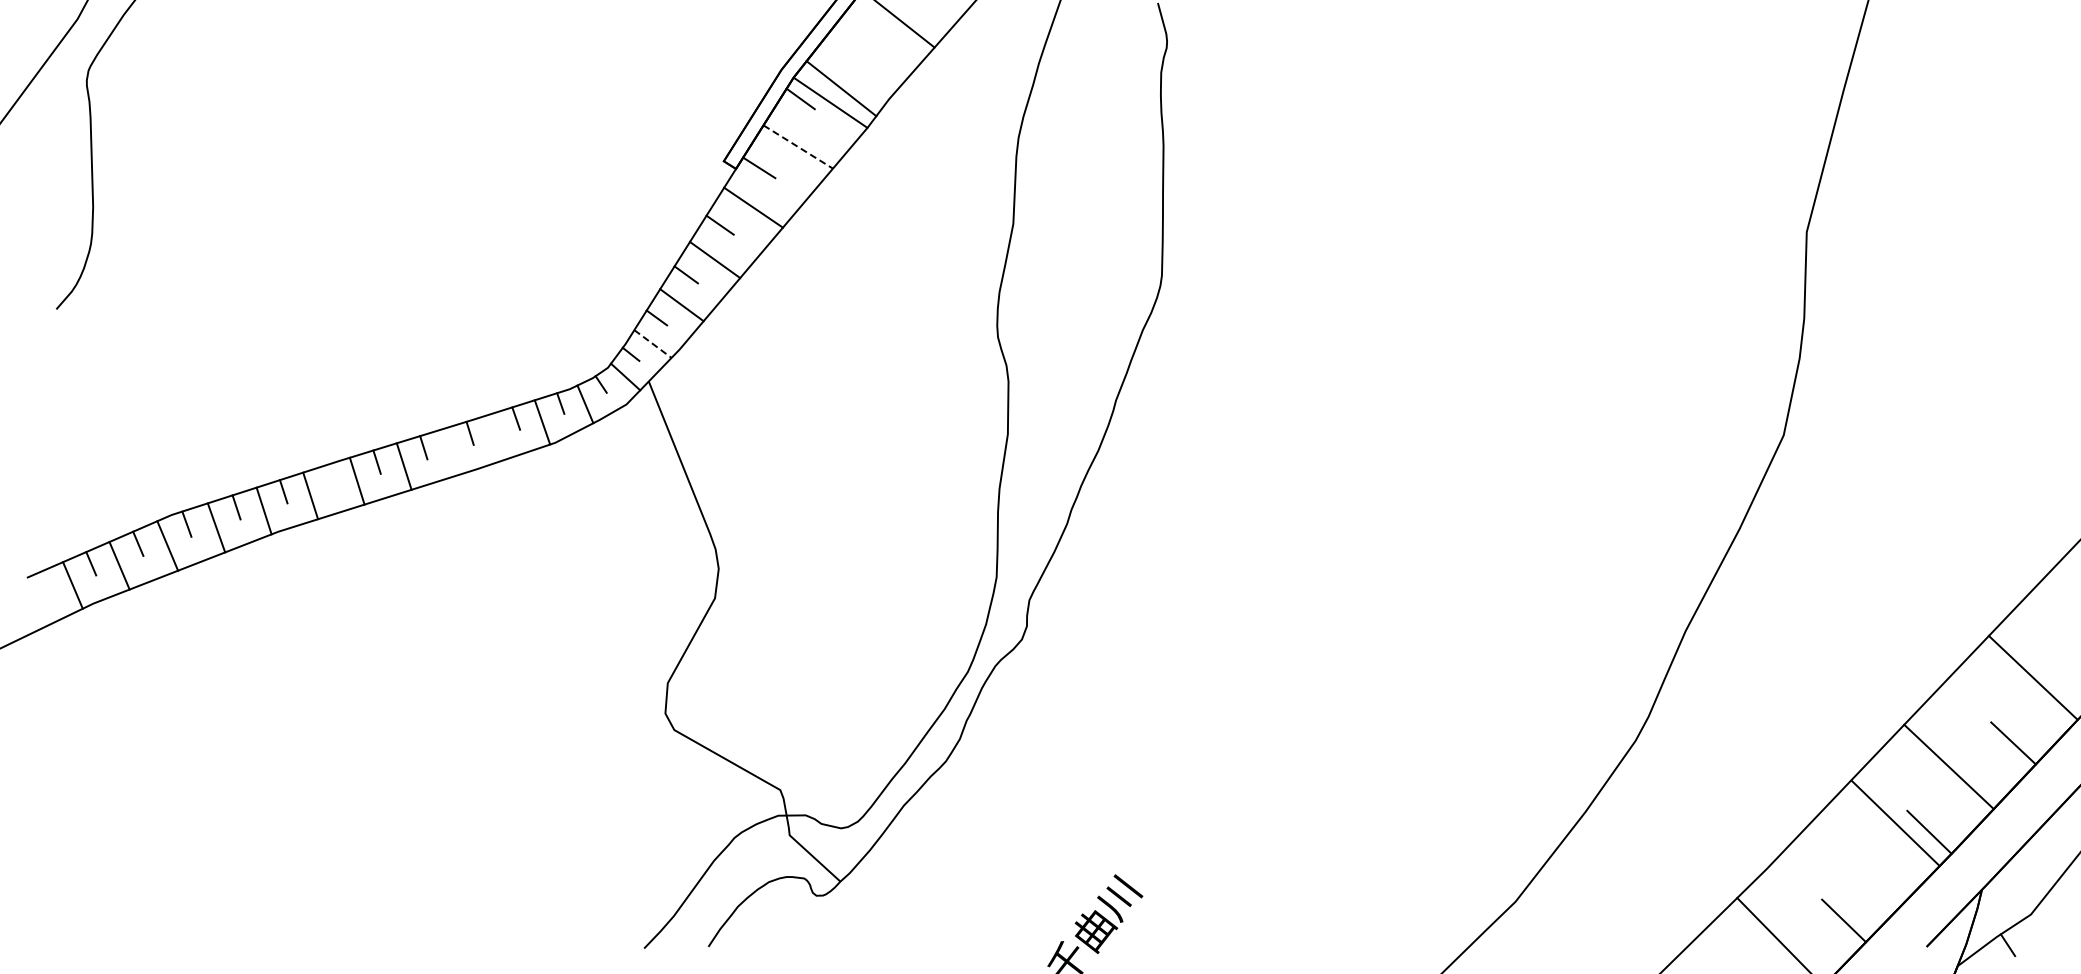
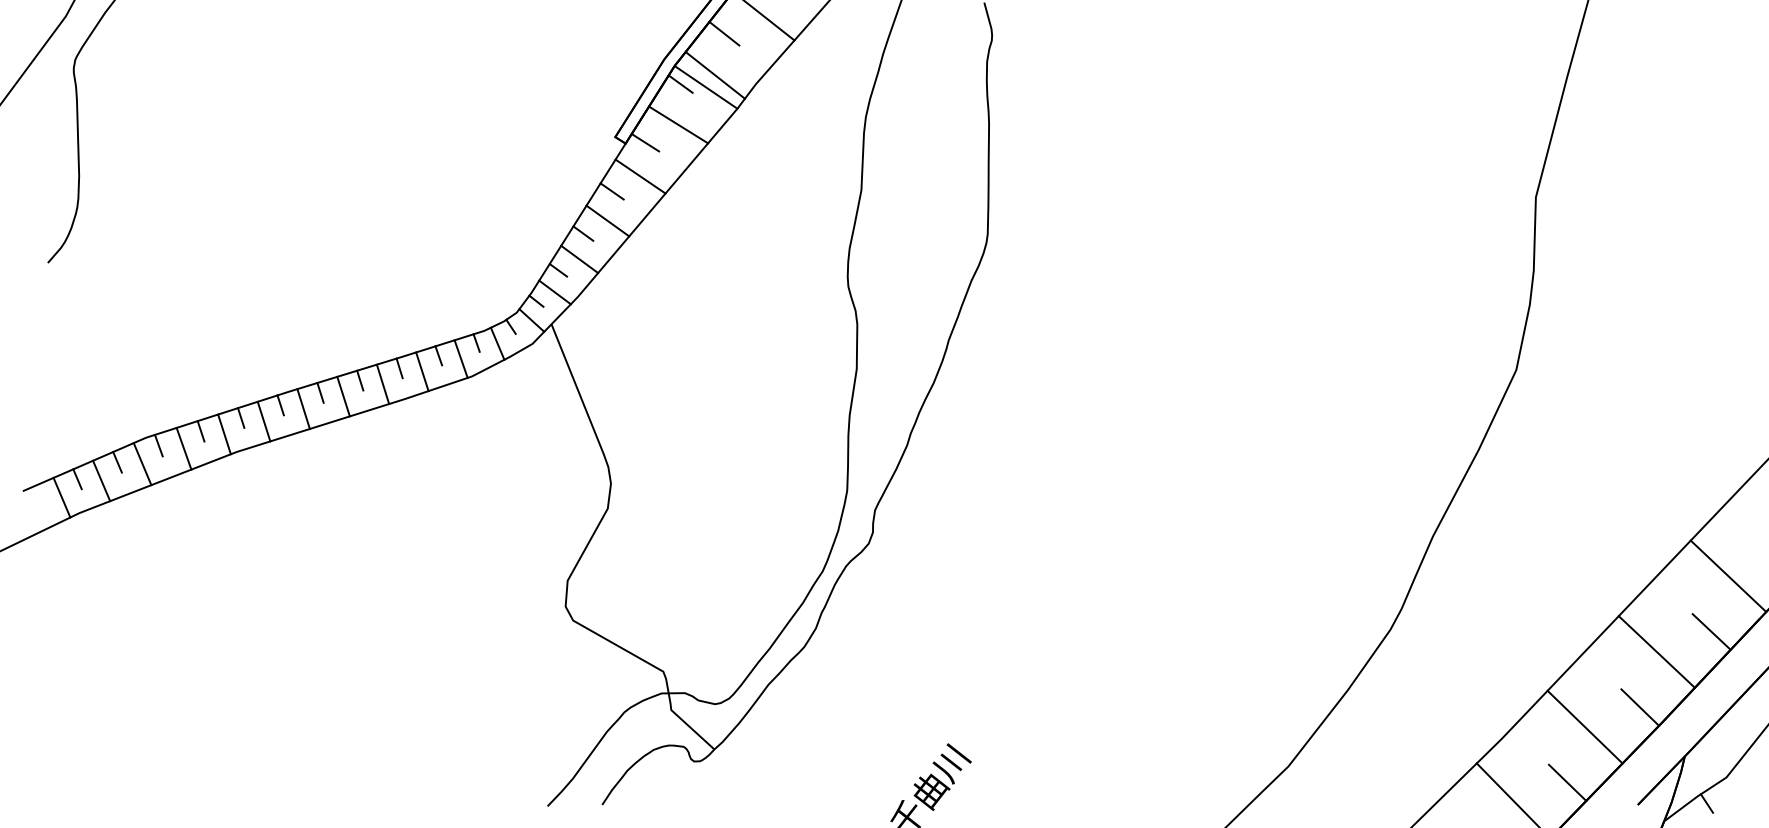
line: (851, 39) -> (723, 33), added
line: (798, 147) -> (678, 125), dashed -> solid
line: (653, 344) -> (555, 292), dashed -> solid
line: (496, 437) -> (422, 371), added
line: (450, 451) -> (382, 383), added
line: (329, 476) -> (280, 405), added
line: (1895, 823) -> (1584, 727), moved

